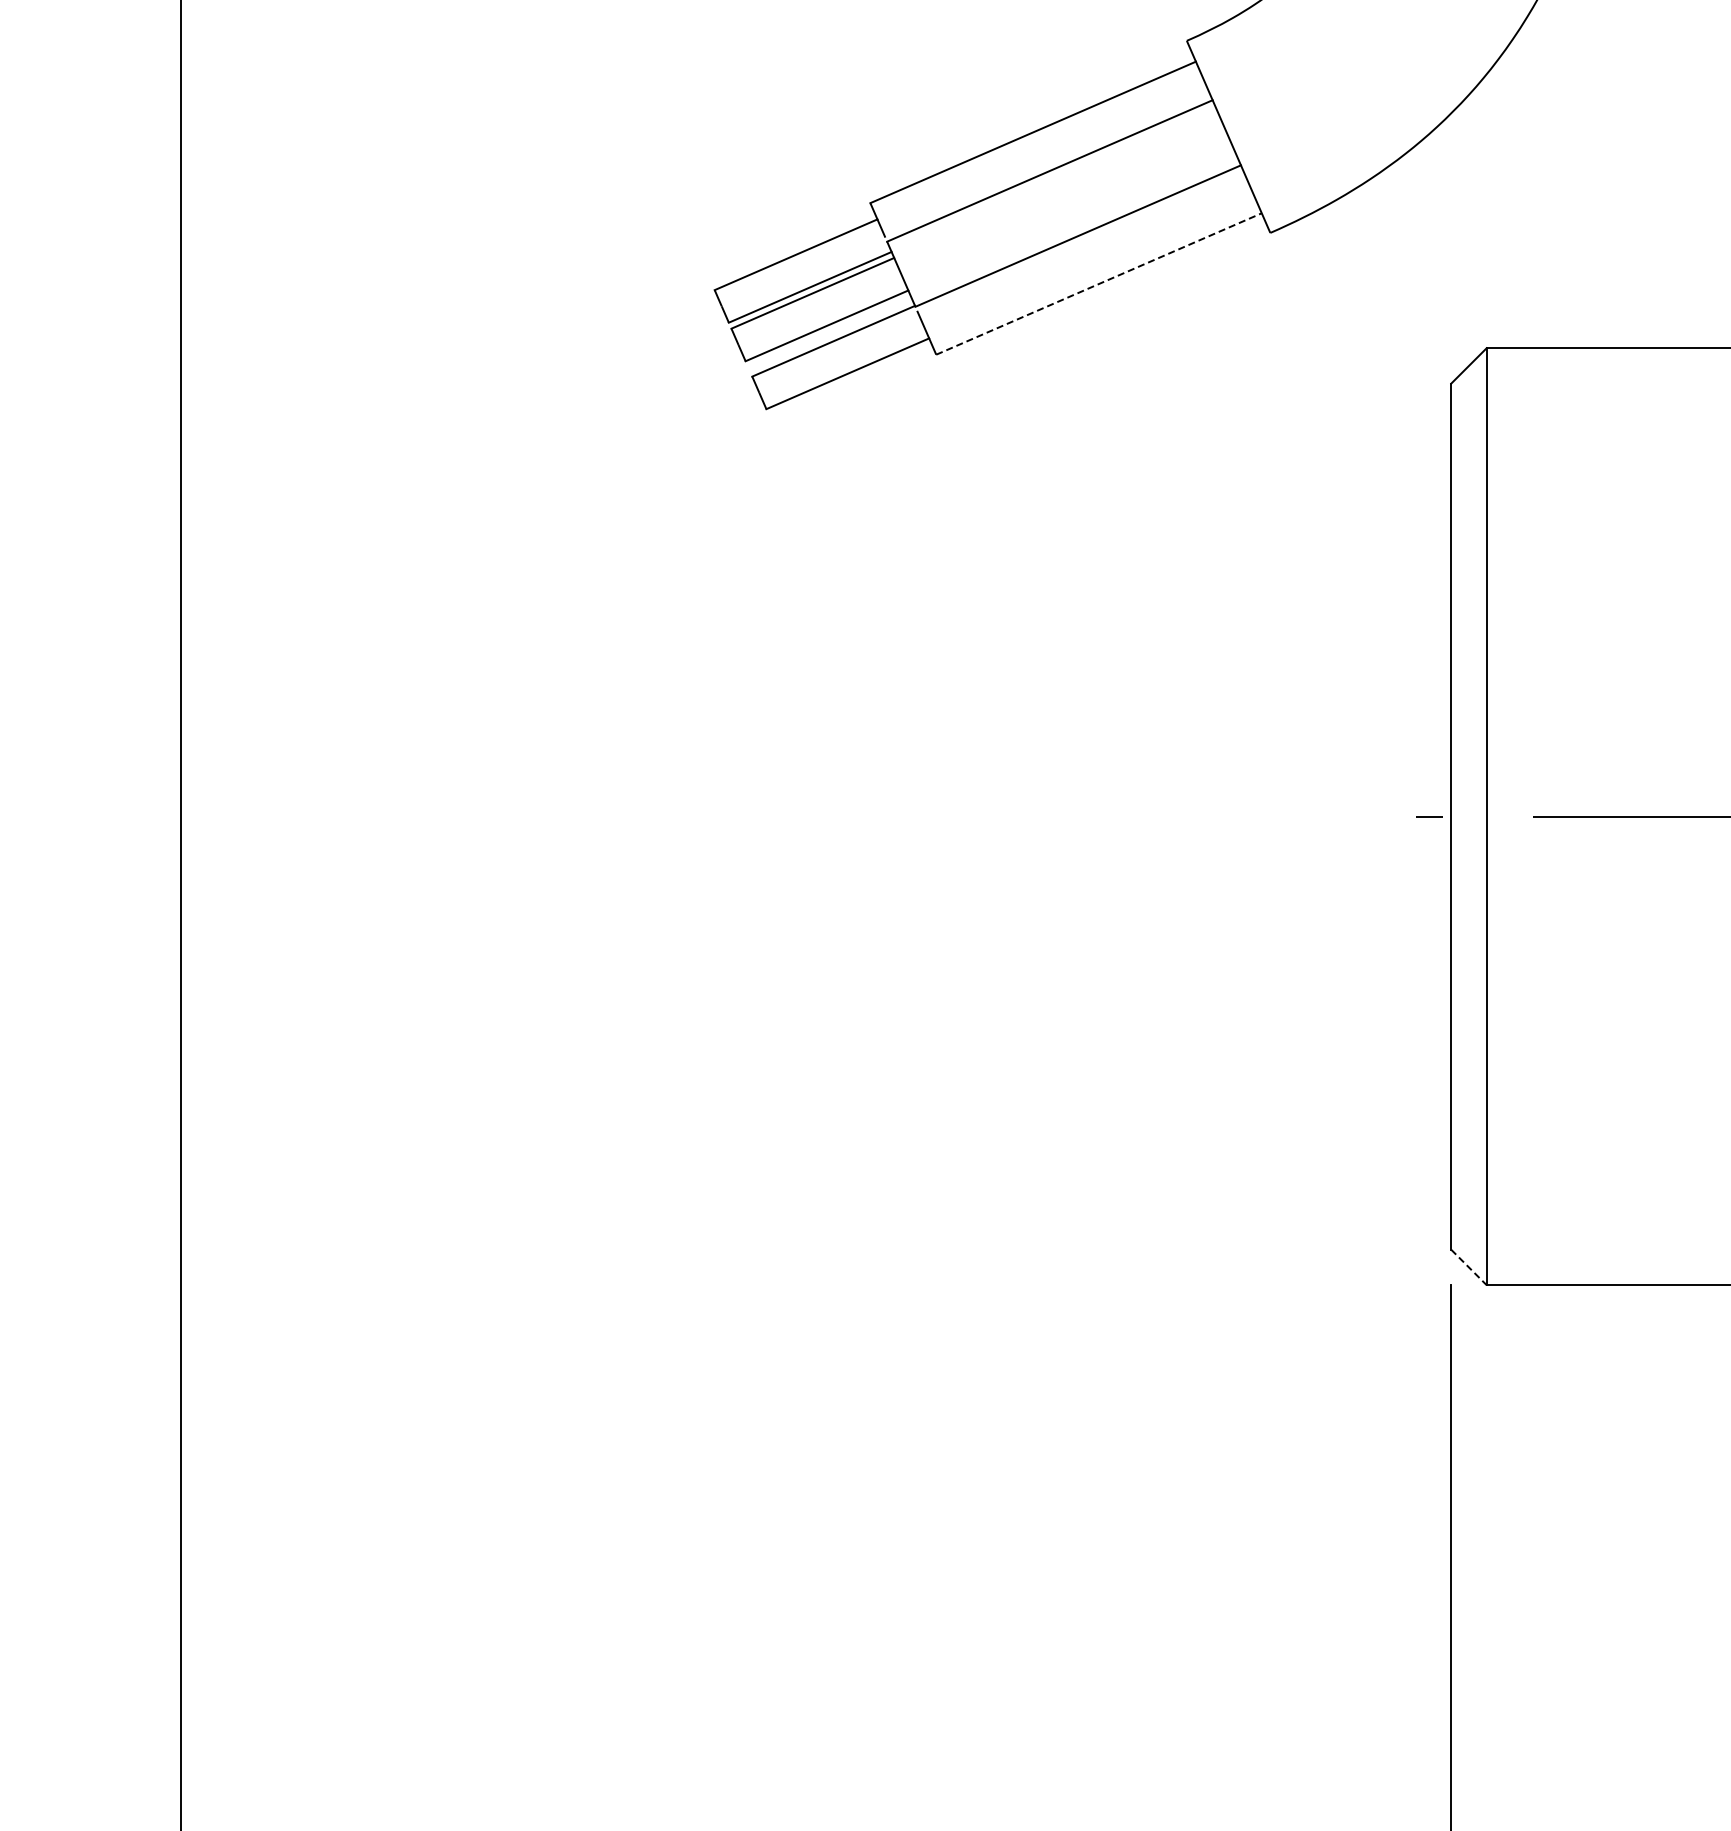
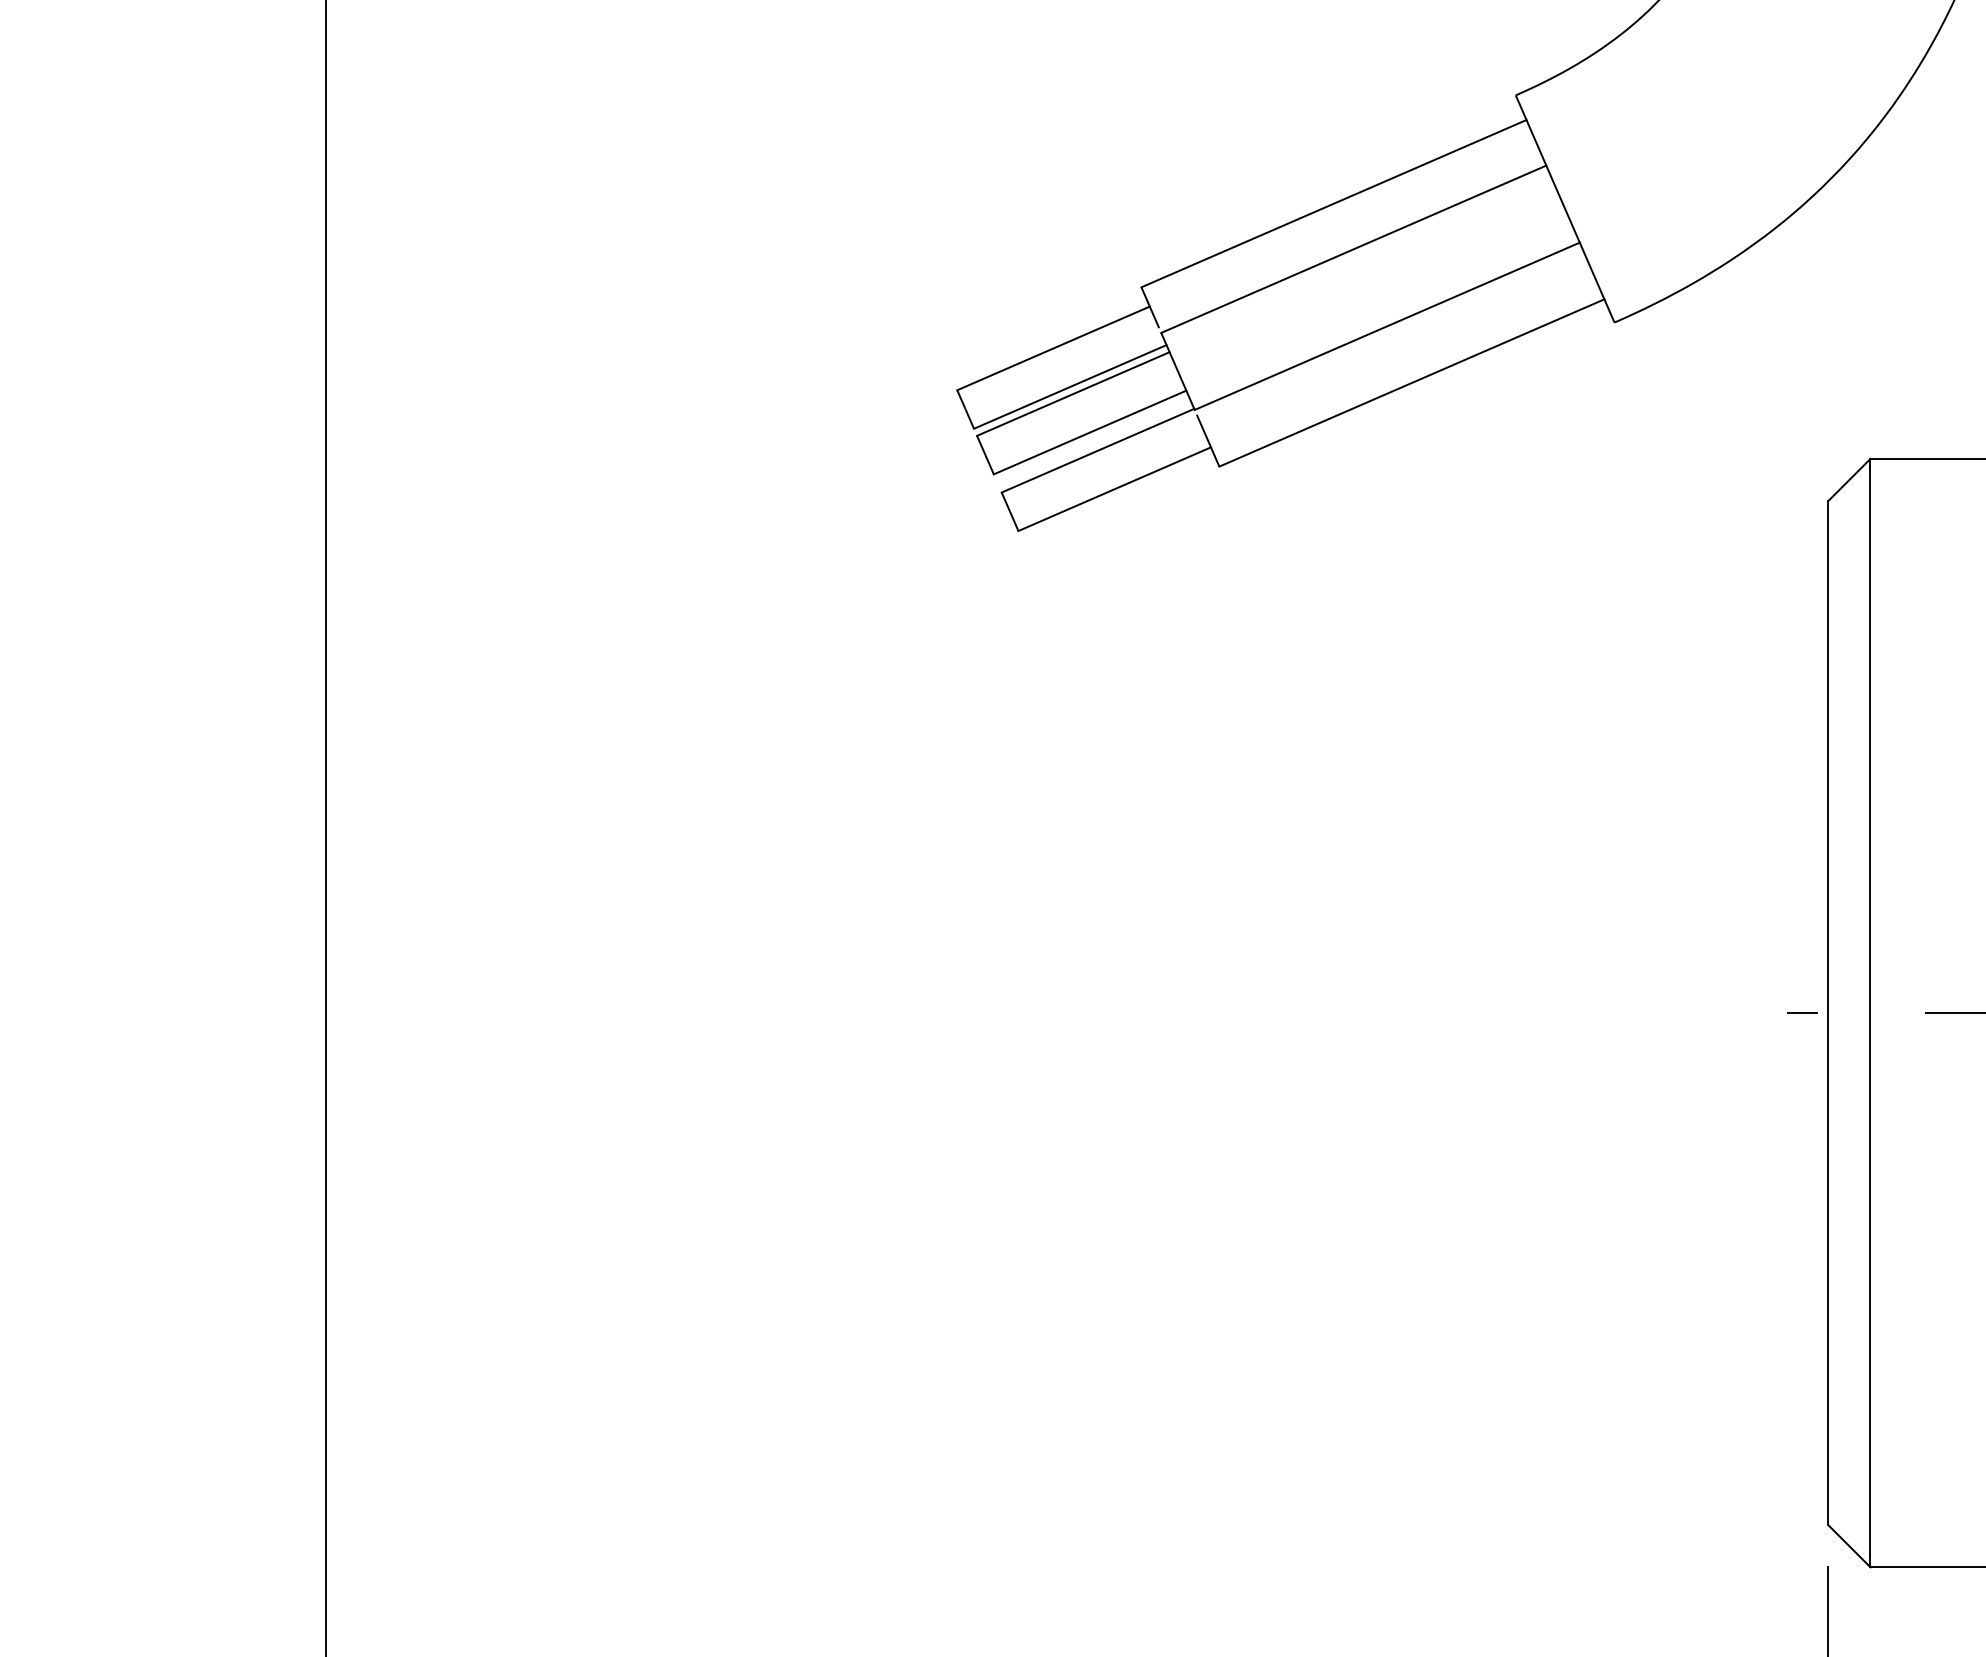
line: (1099, 283) -> (1412, 382), dashed -> solid
line: (1469, 1267) -> (1850, 1546), dashed -> solid

